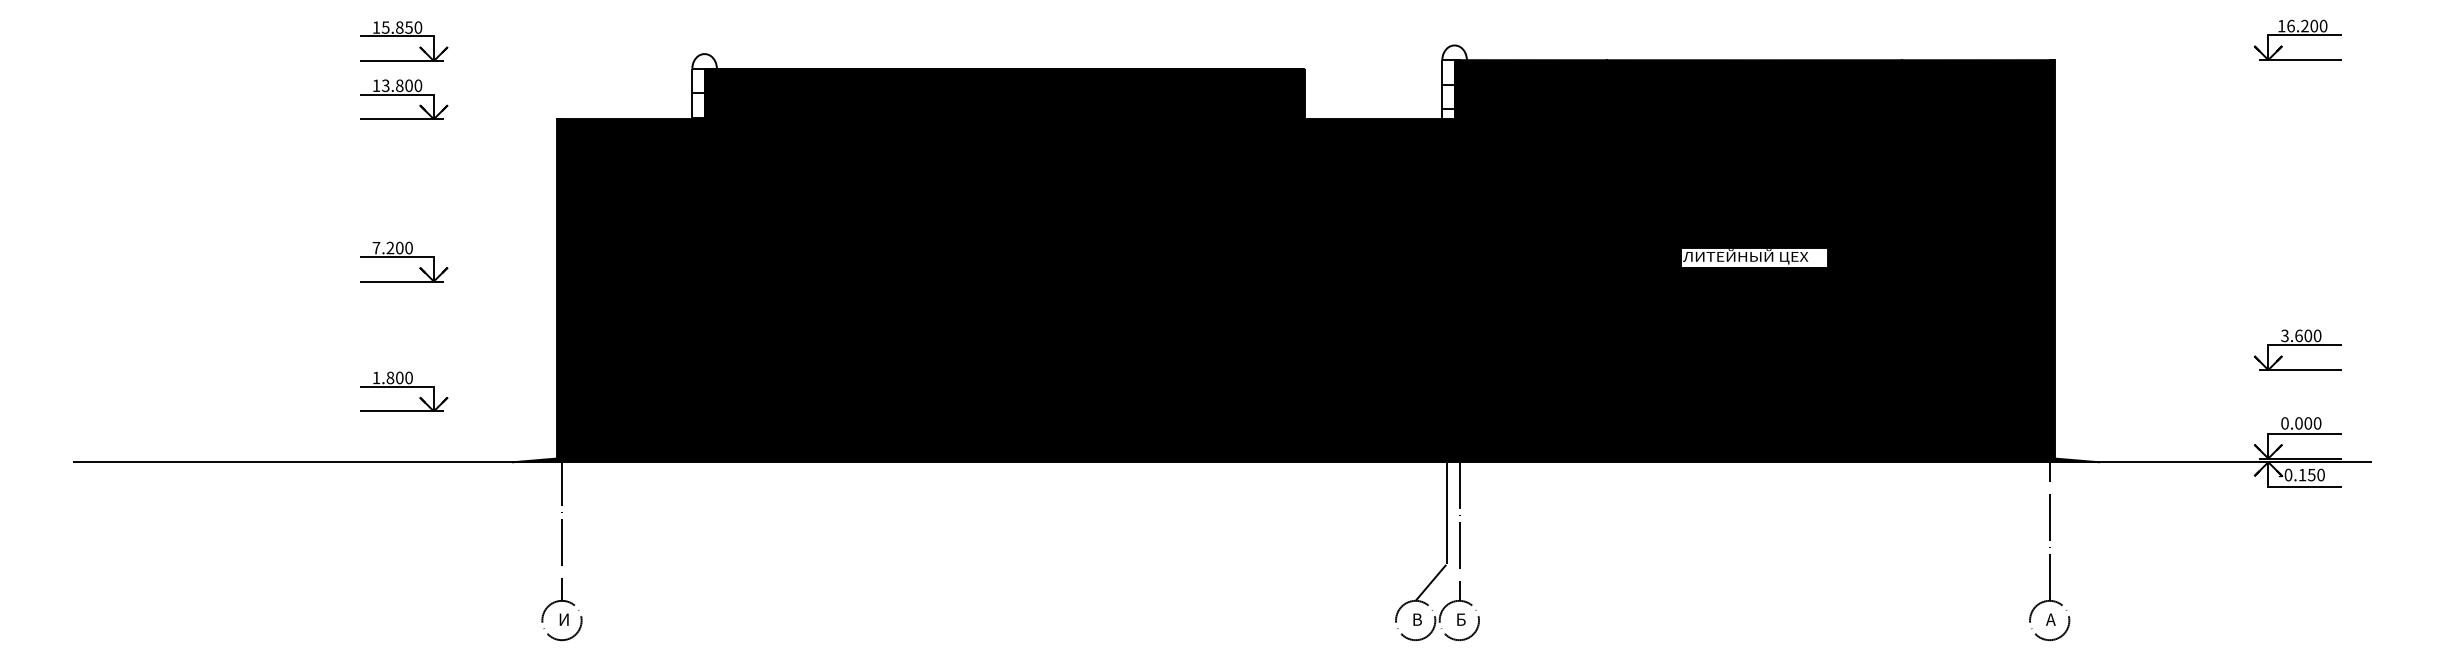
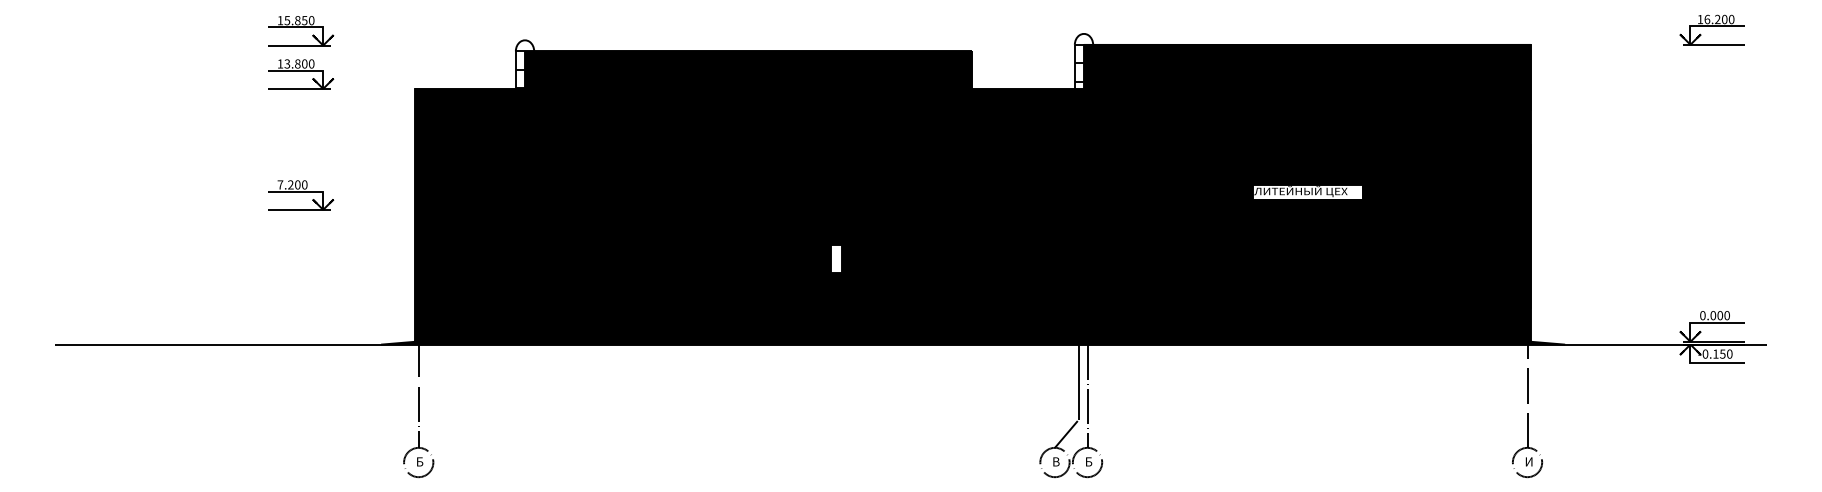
fill: (1122, 347) -> (836, 259), removed
part: (2297, 349) -> (1712, 260), removed
part: (404, 391) -> (301, 291), removed
text: (564, 619) -> (420, 461), И -> Б
text: (2051, 619) -> (1528, 461), А -> И

